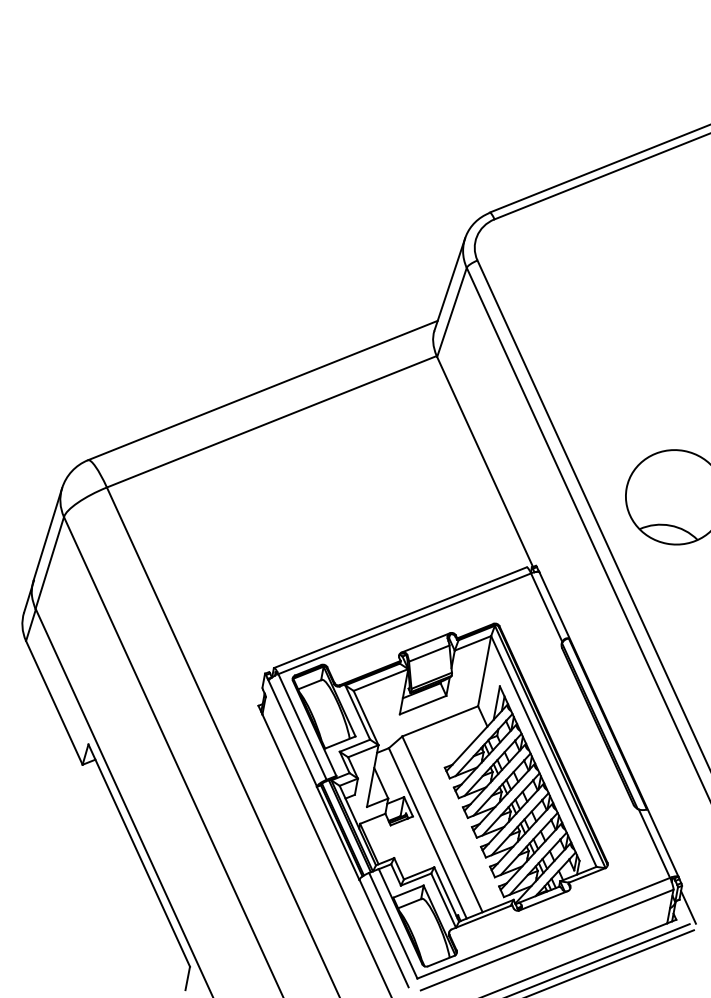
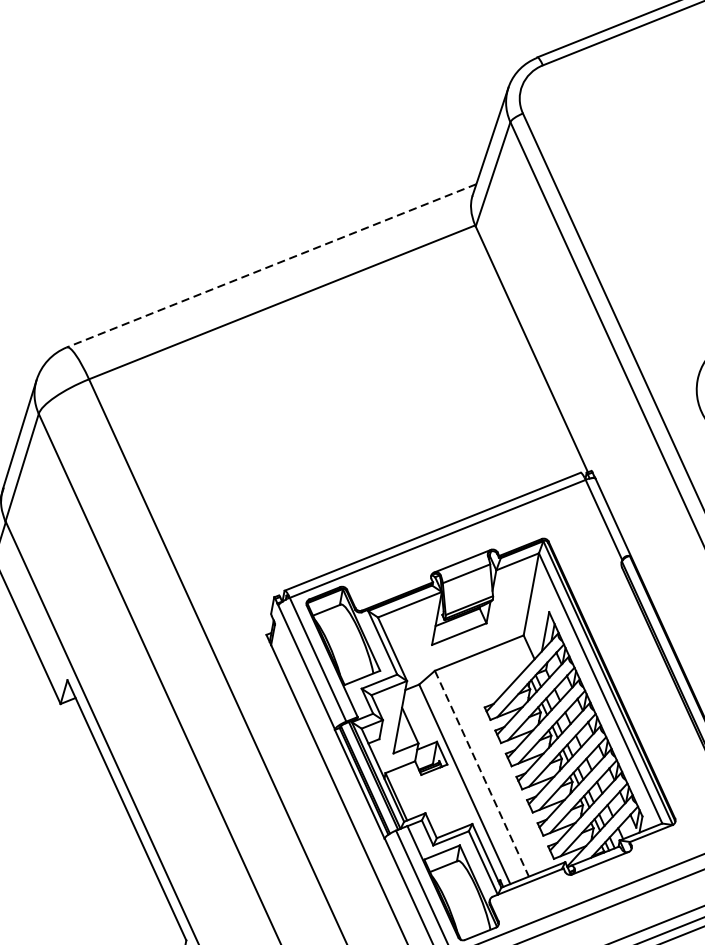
line: (262, 390) -> (271, 265), solid -> dashed
line: (442, 824) -> (481, 773), solid -> dashed

